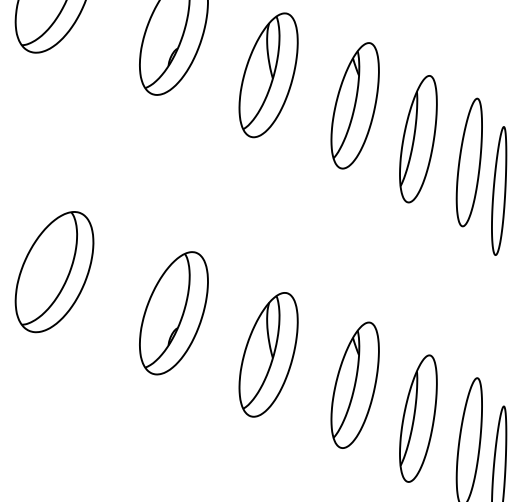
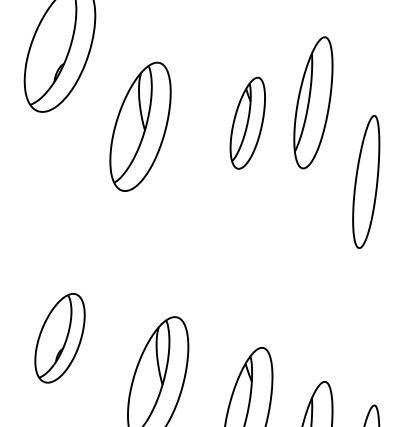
part: (268, 75) -> (140, 127), moved
part: (354, 105) -> (247, 122), size x0.7
part: (418, 139) -> (313, 103), moved
part: (499, 190) -> (397, 210), removed
part: (173, 313) -> (59, 338), size x0.7

